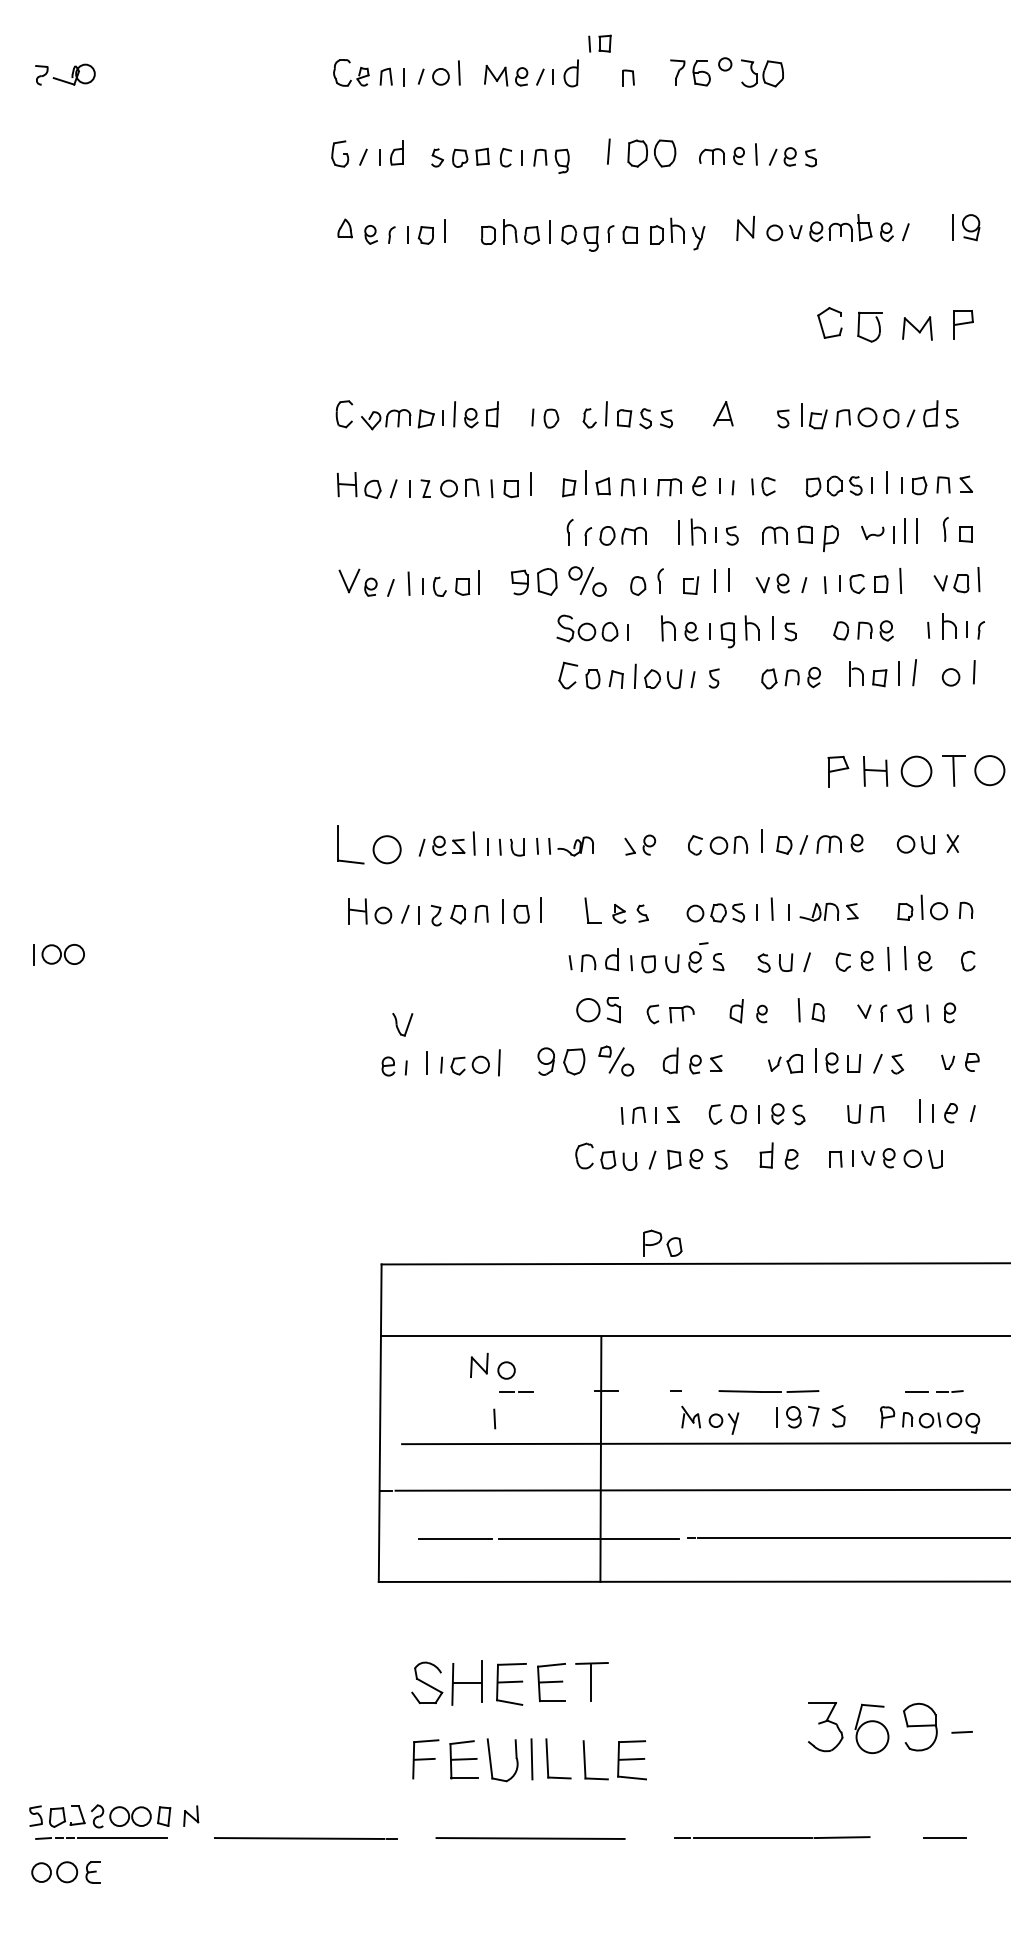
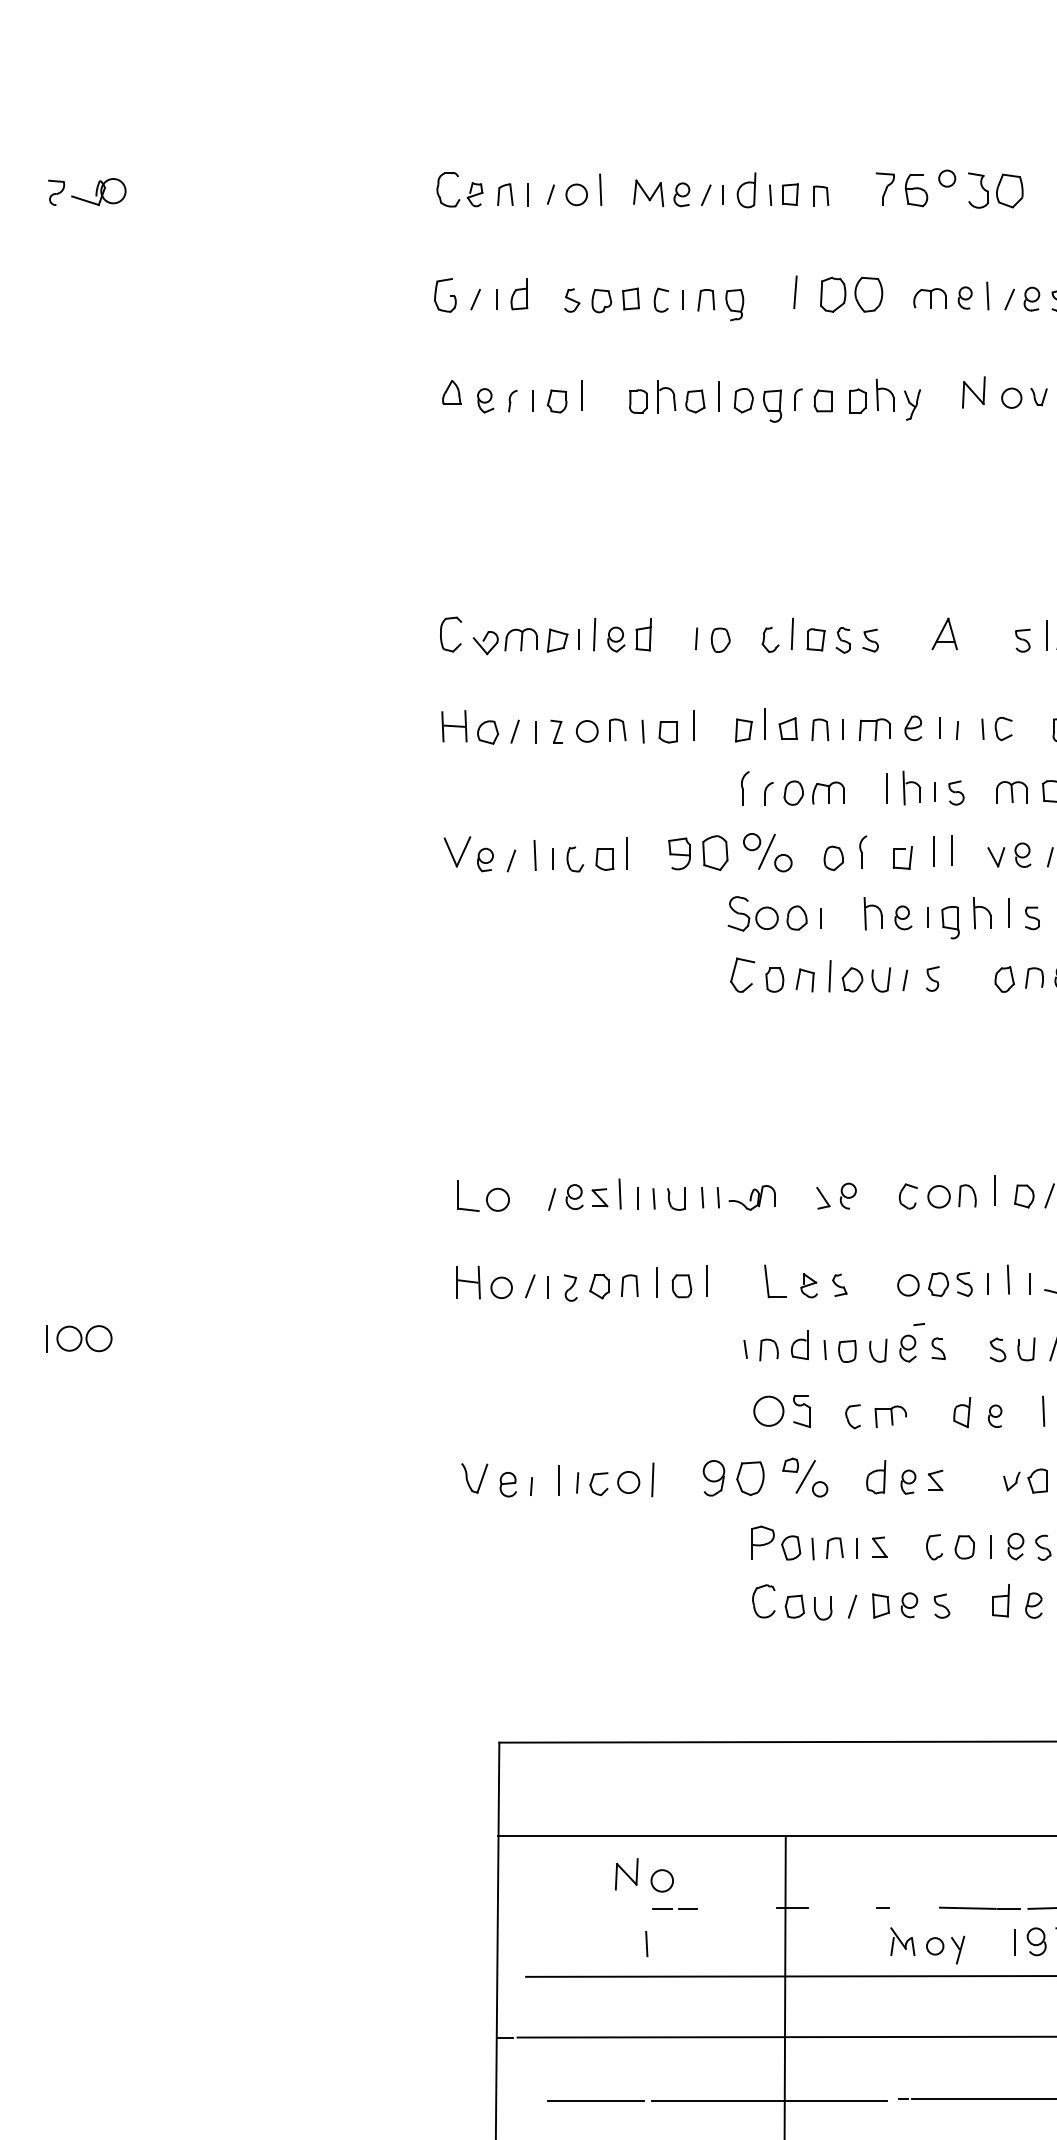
part: (599, 43) -> (783, 194), moved
part: (369, 844) -> (483, 1195), size x0.62
part: (402, 1024) -> (474, 1478), moved
part: (662, 1242) -> (775, 1542), moved

